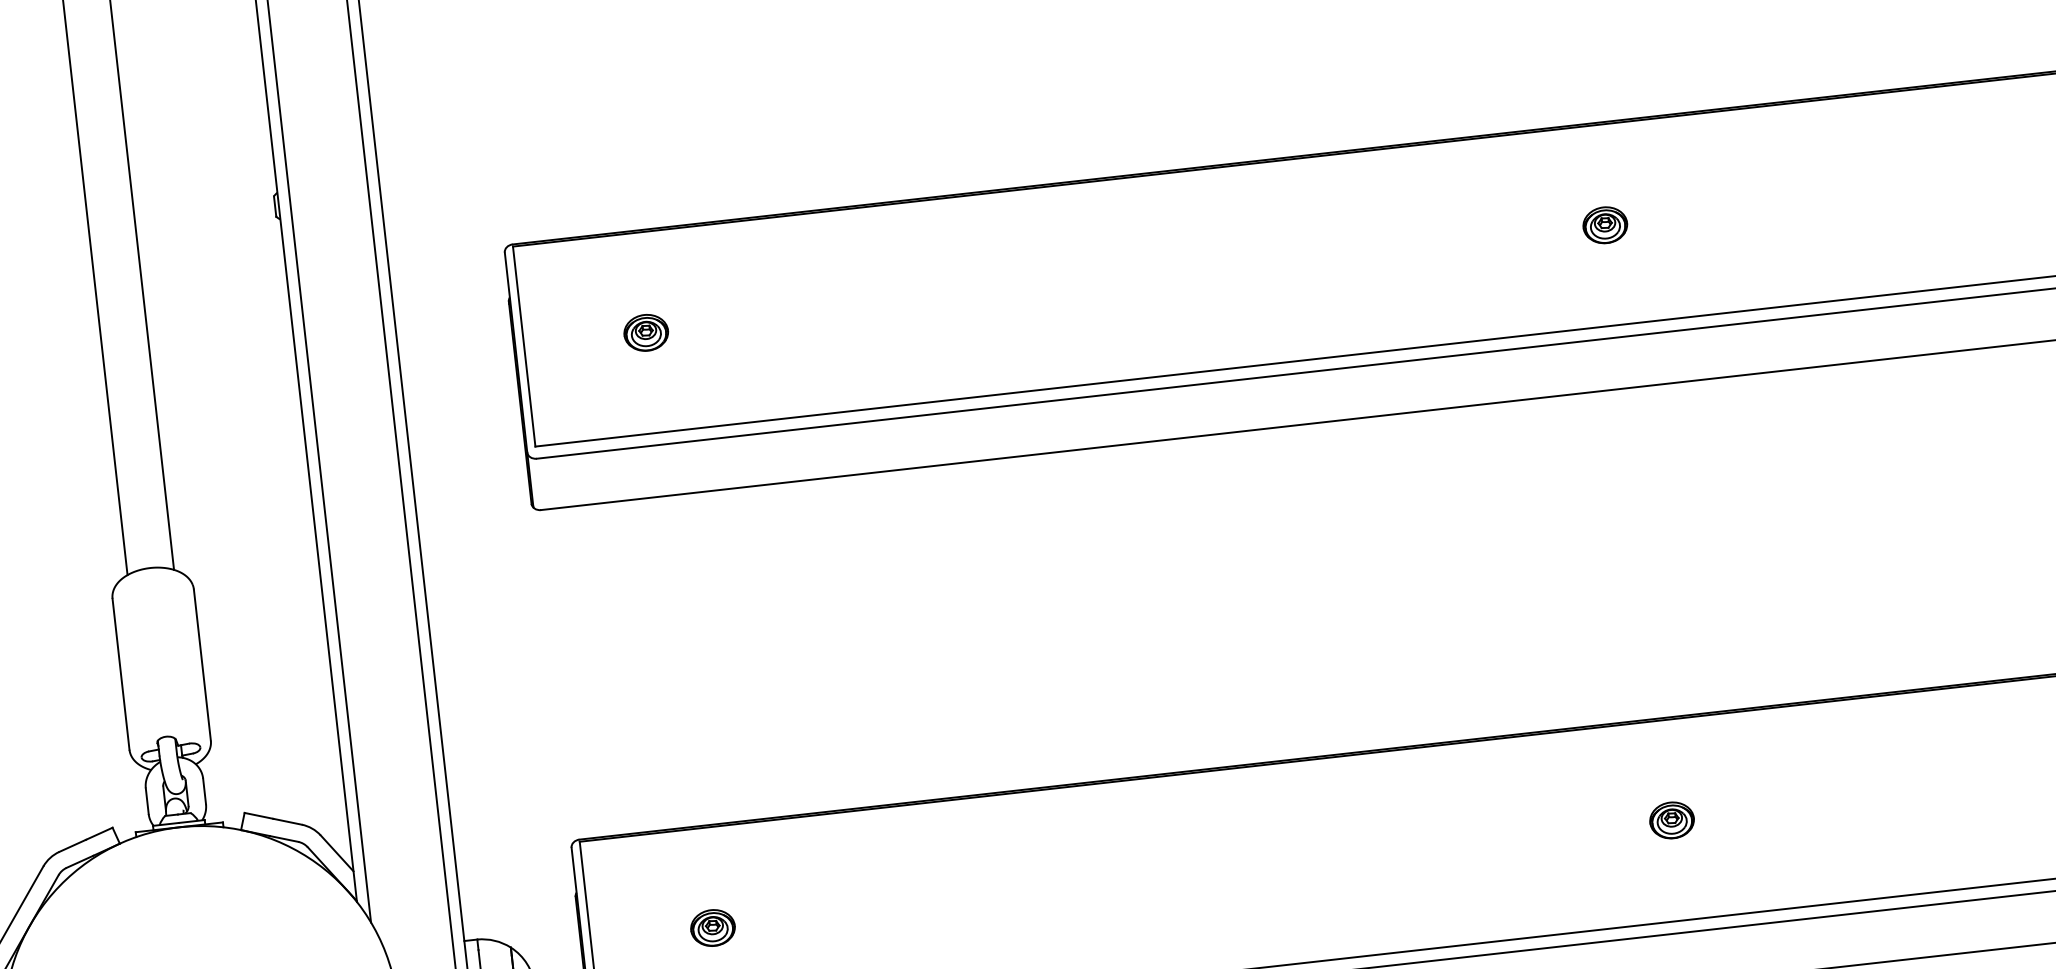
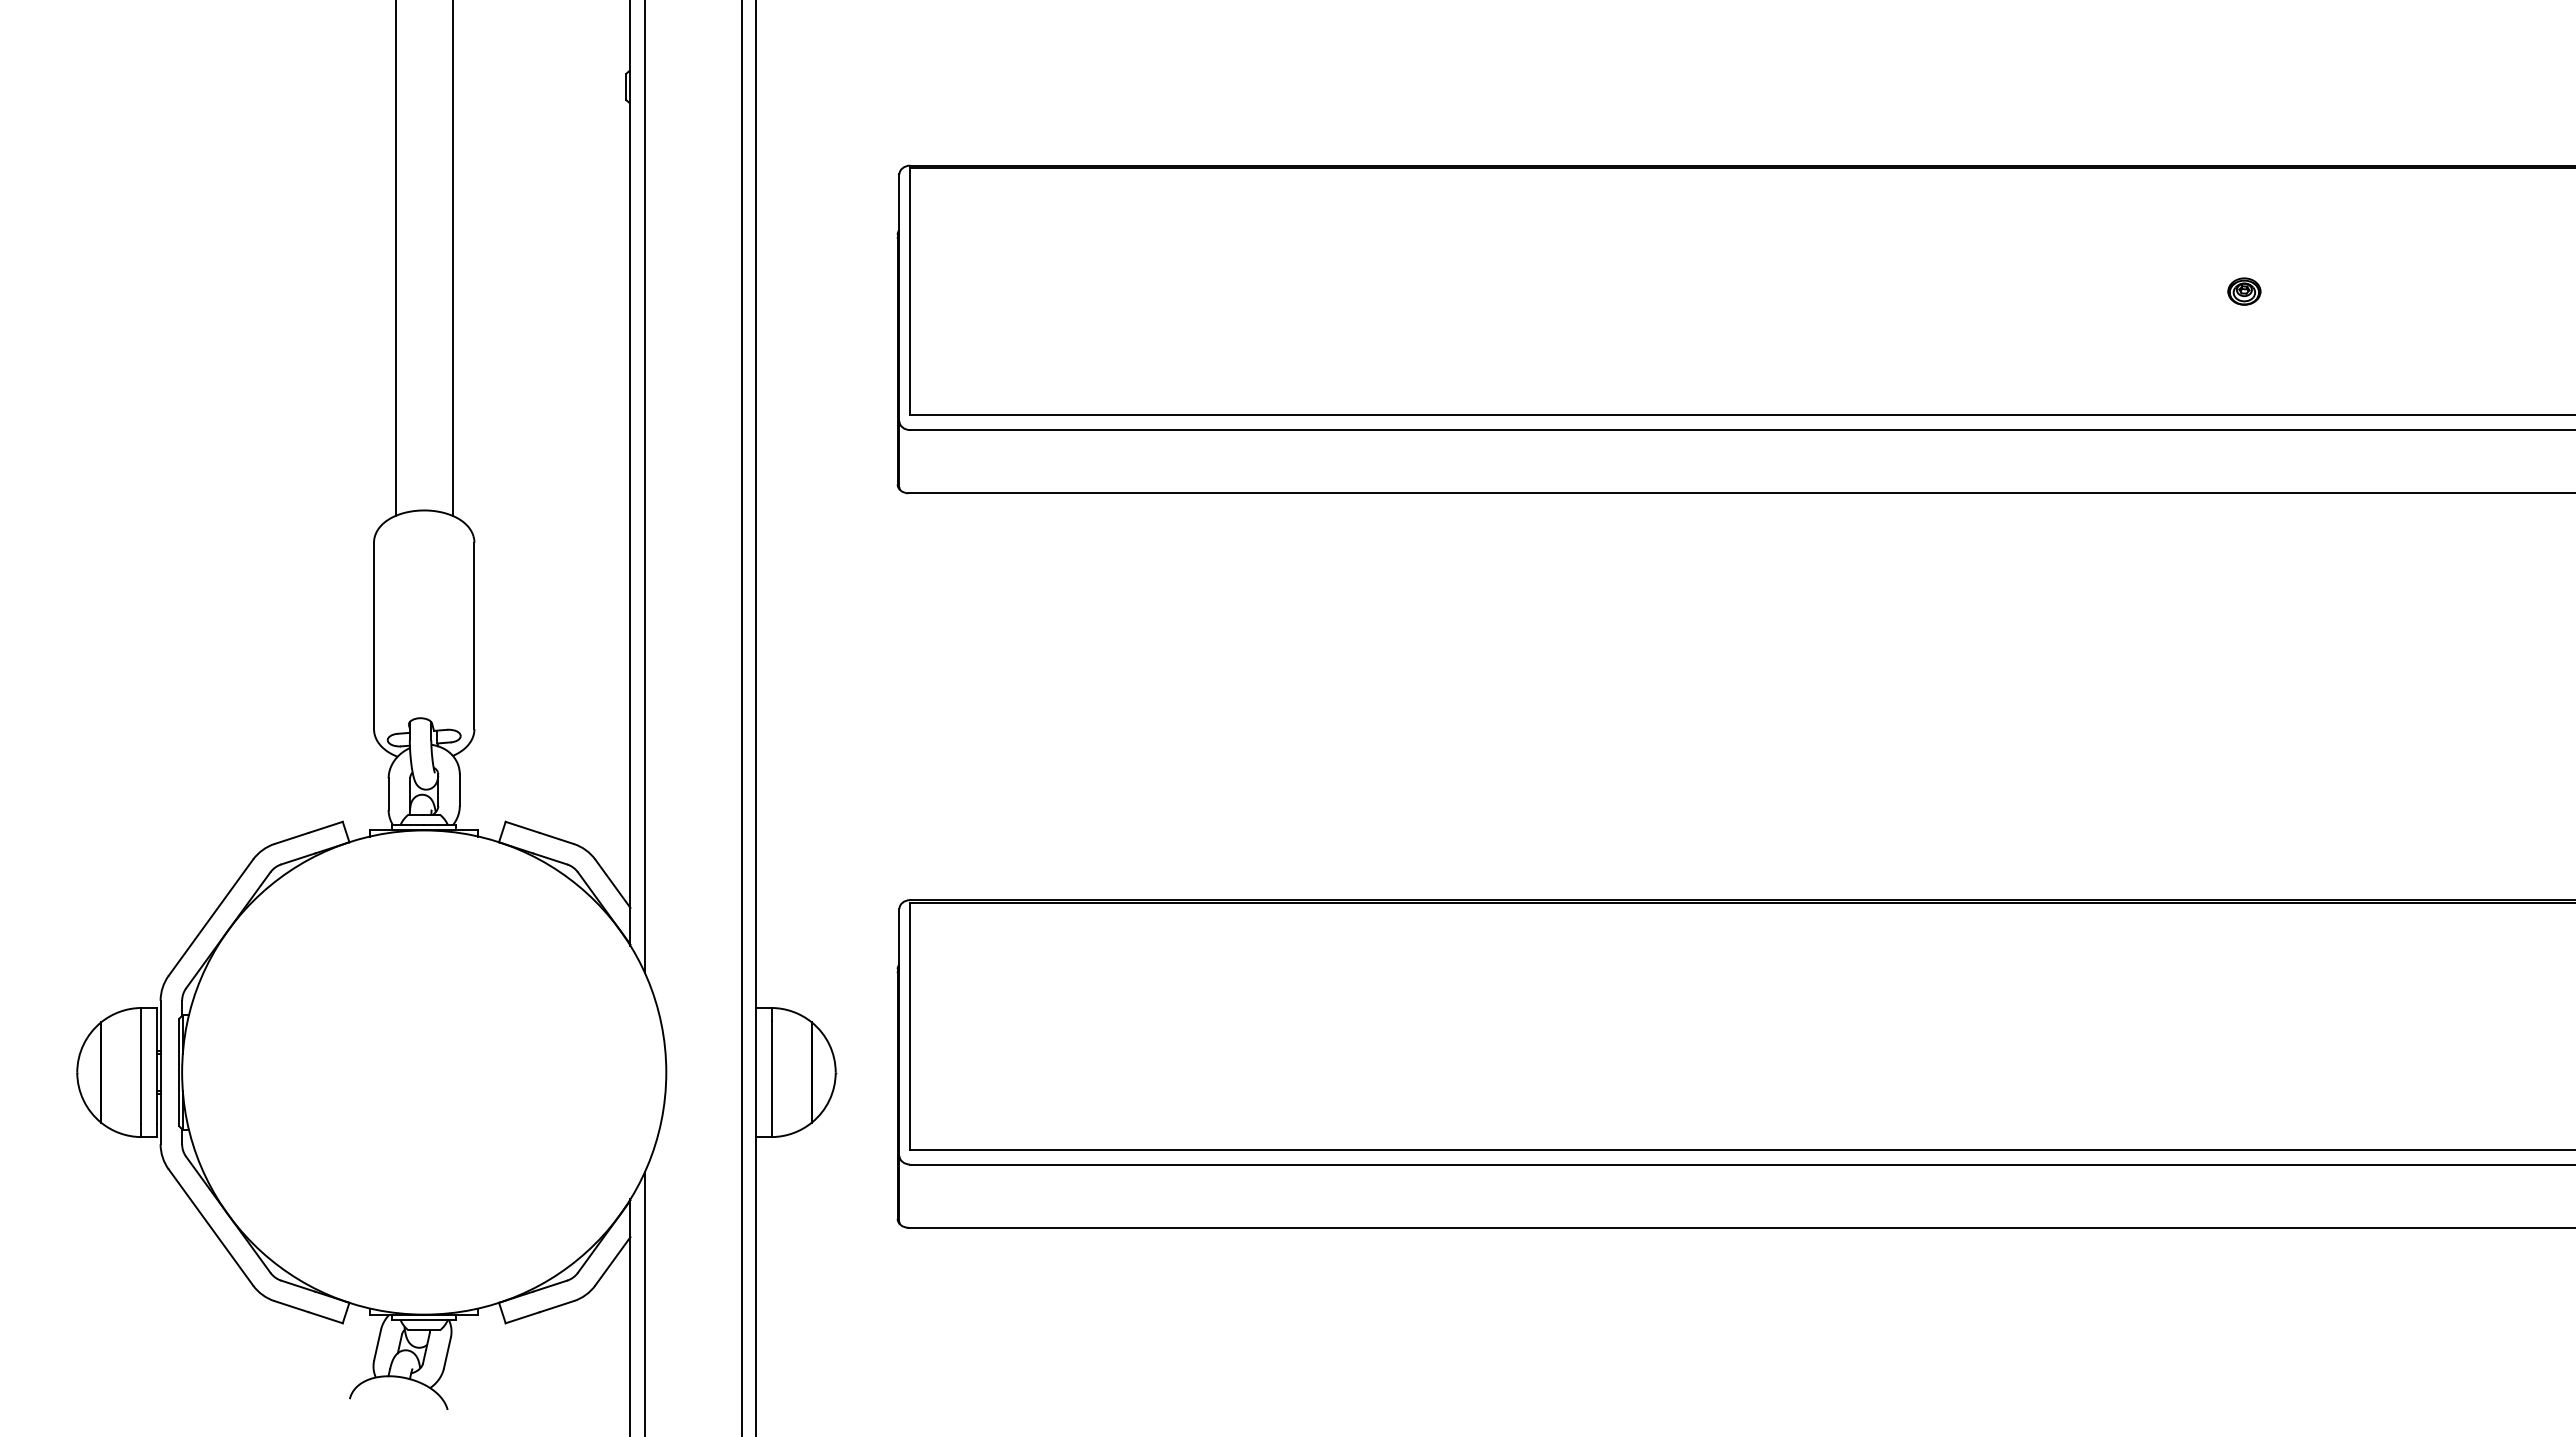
part: (1605, 225) -> (2244, 291), size x0.6
part: (645, 332) -> (1060, 291), removed
part: (1672, 819) -> (2244, 1025), removed
part: (712, 927) -> (1060, 1025), removed

